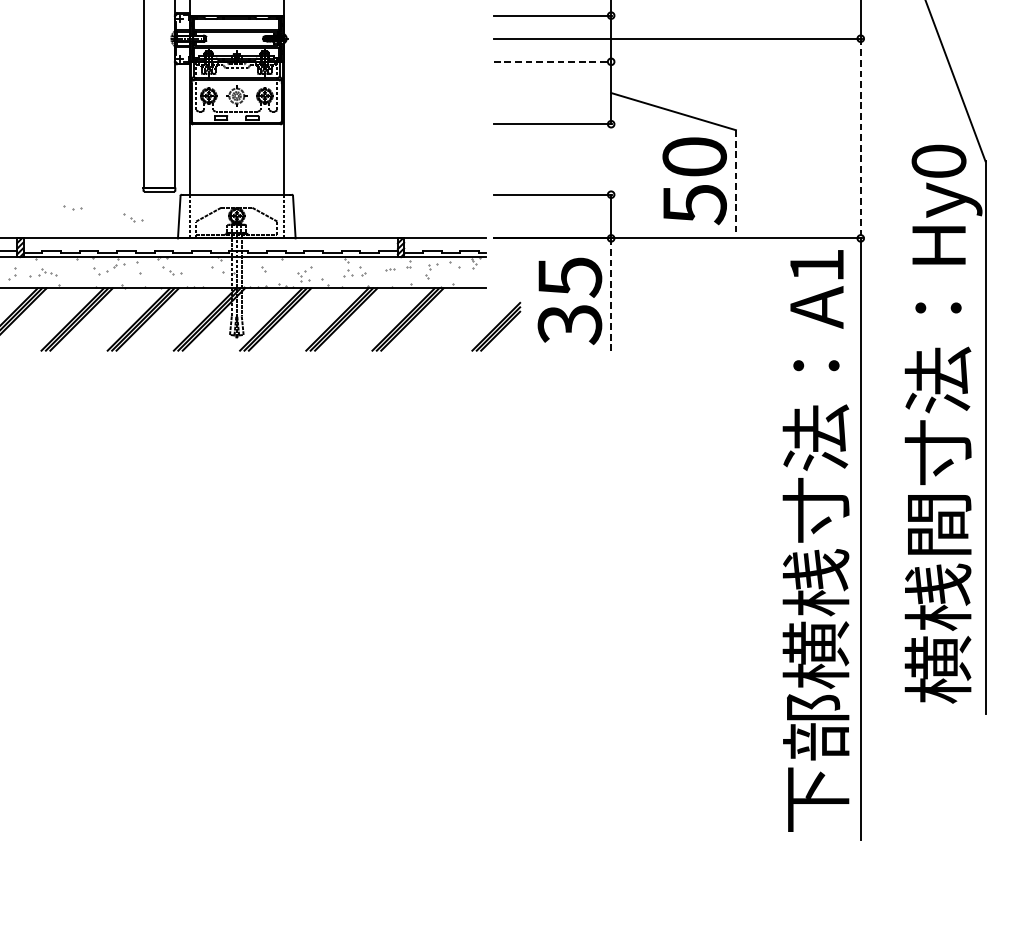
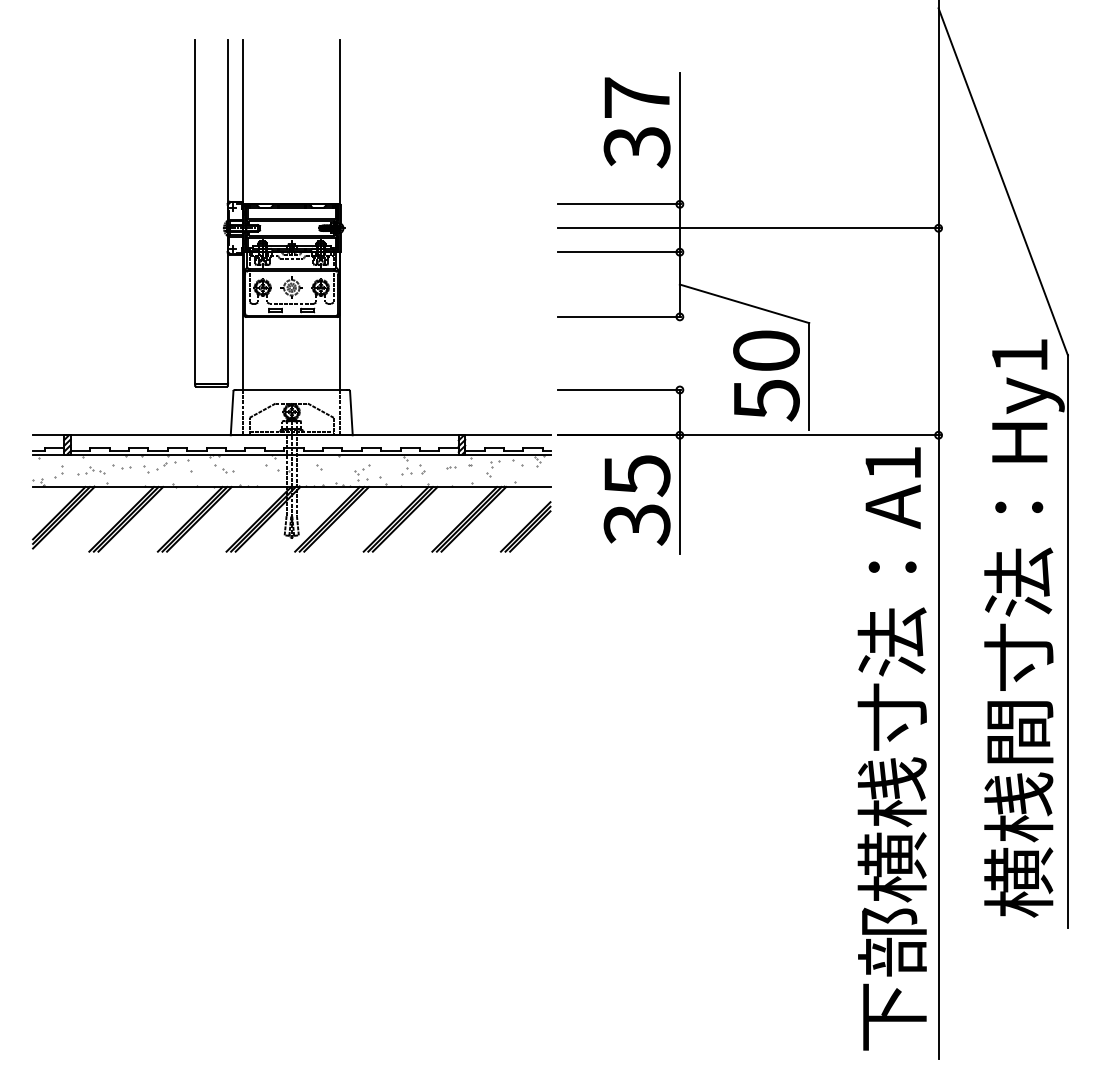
line: (553, 62) -> (620, 252), dashed -> solid
line: (860, 139) -> (938, 332), dashed -> solid
text: (938, 161) -> (1019, 355), Hy0 -> Hy1
line: (736, 181) -> (809, 376), dashed -> solid
part: (72, 206) -> (121, 466), moved
part: (133, 217) -> (184, 413), removed
line: (610, 296) -> (679, 495), dashed -> solid
part: (496, 326) -> (525, 526), moved

